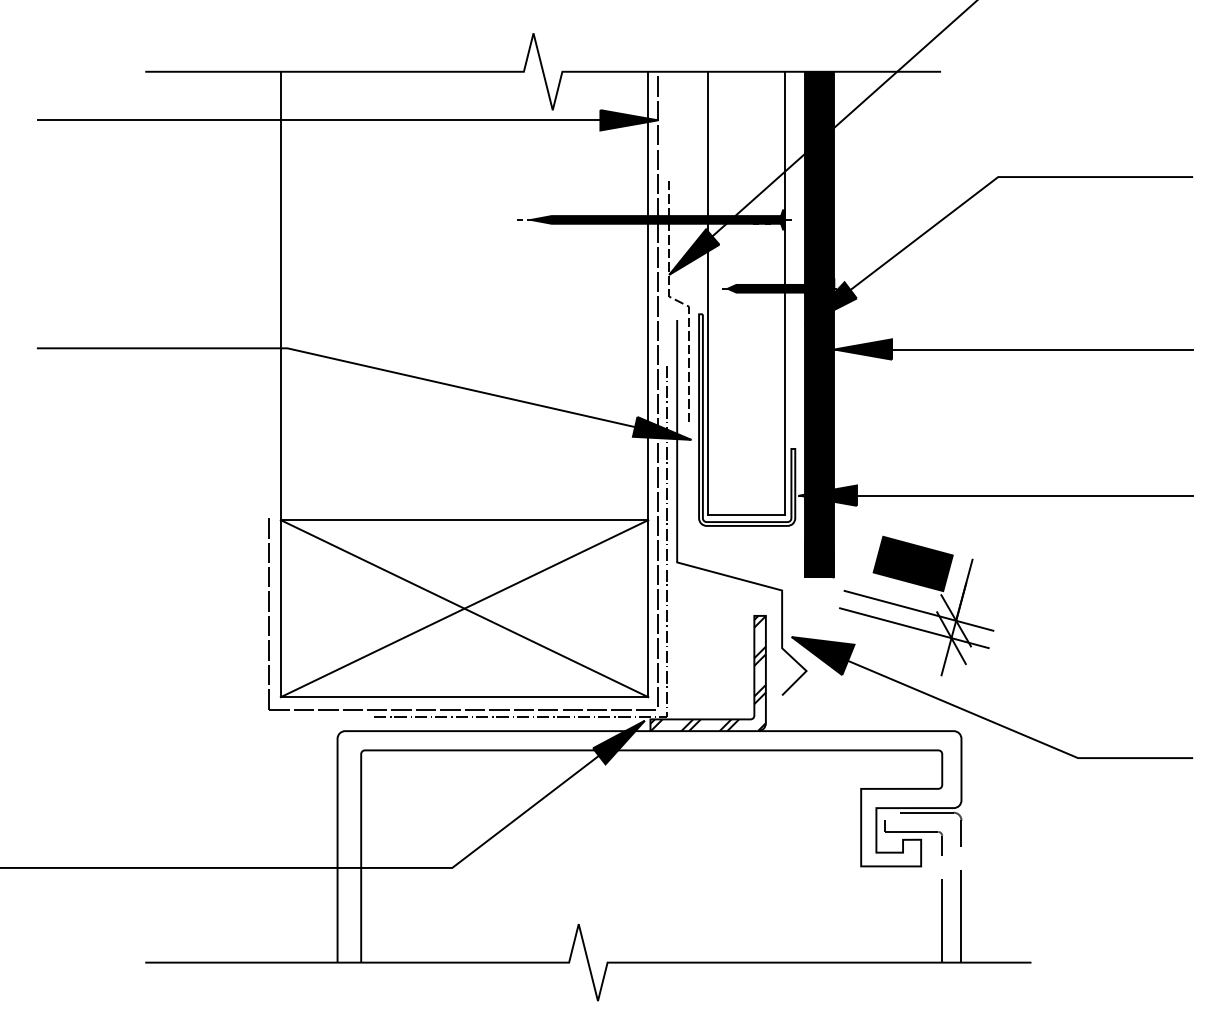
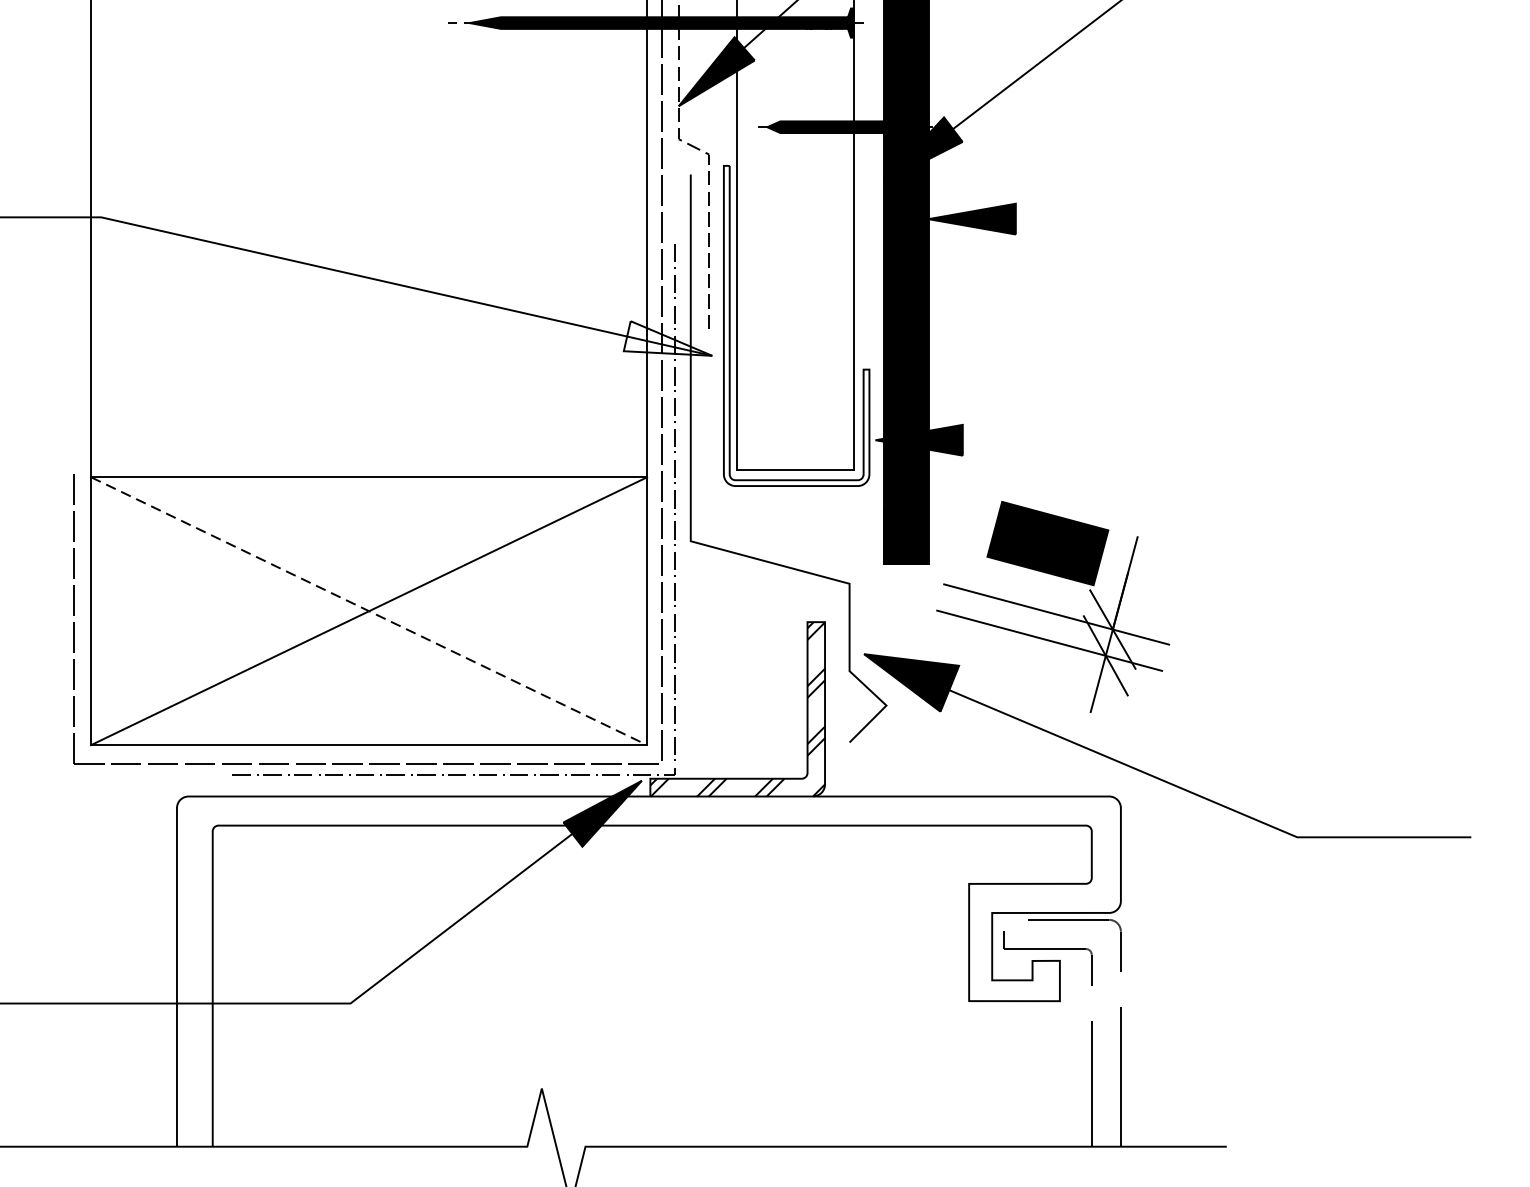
line: (1013, 349) -> (1199, 219), removed
fill: (661, 427) -> (667, 337), removed
line: (996, 495) -> (1173, 440), removed
line: (464, 608) -> (369, 610), solid -> dashed

